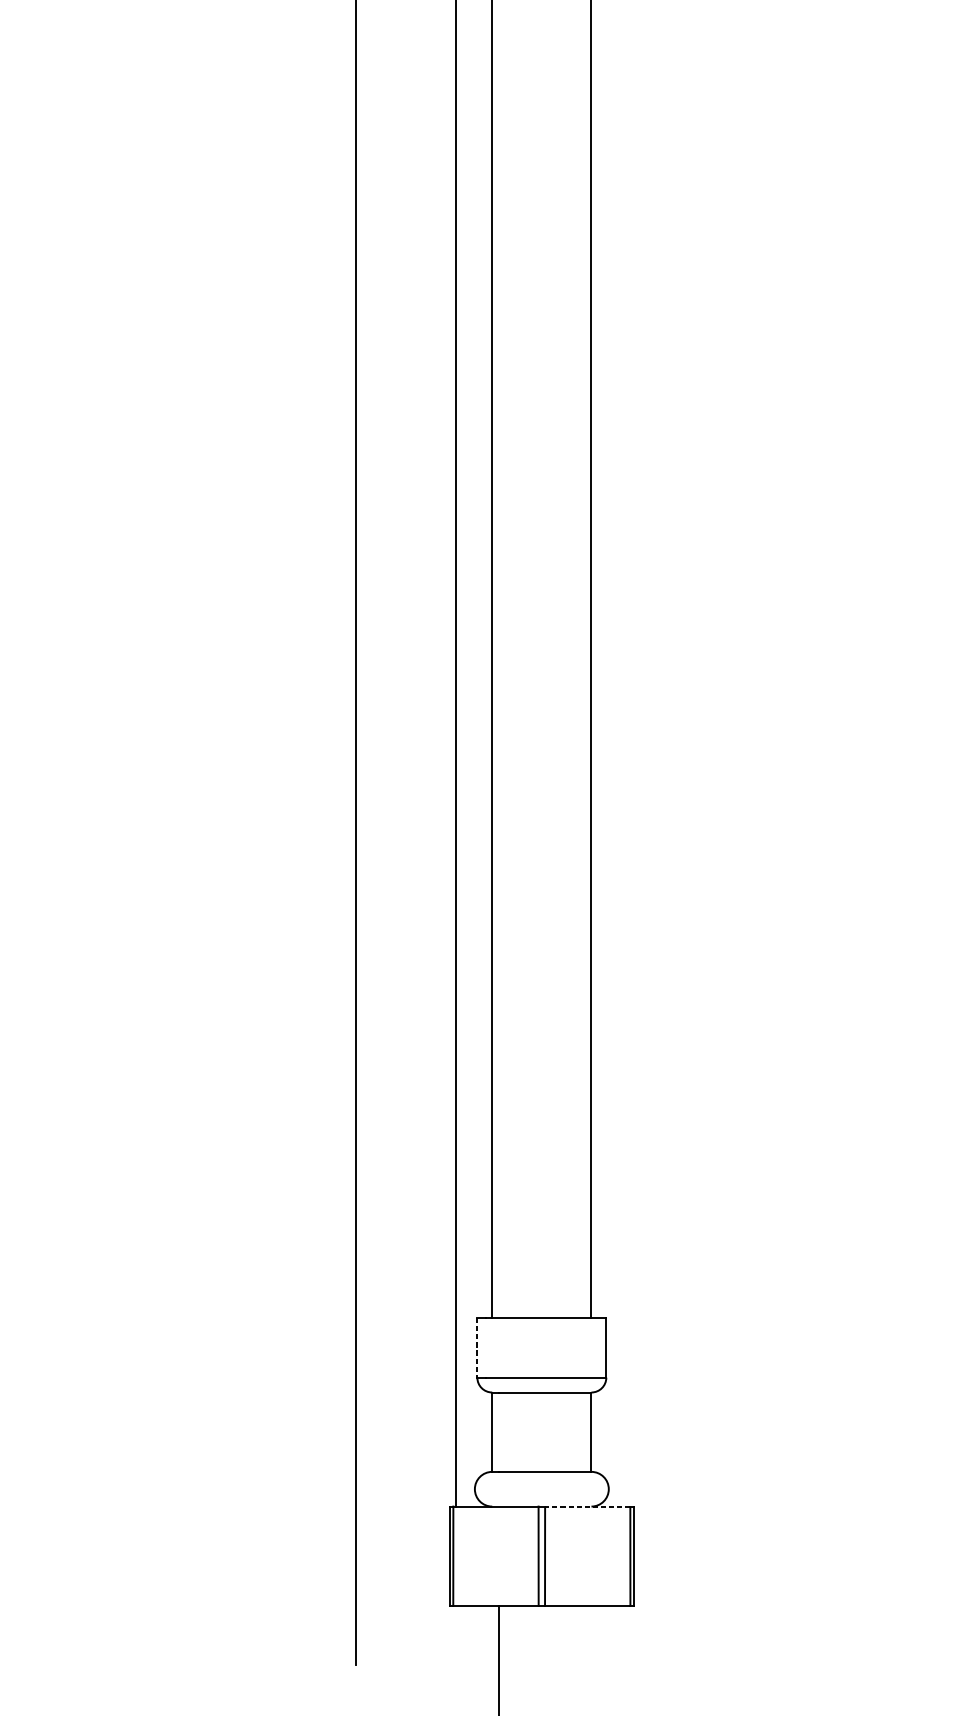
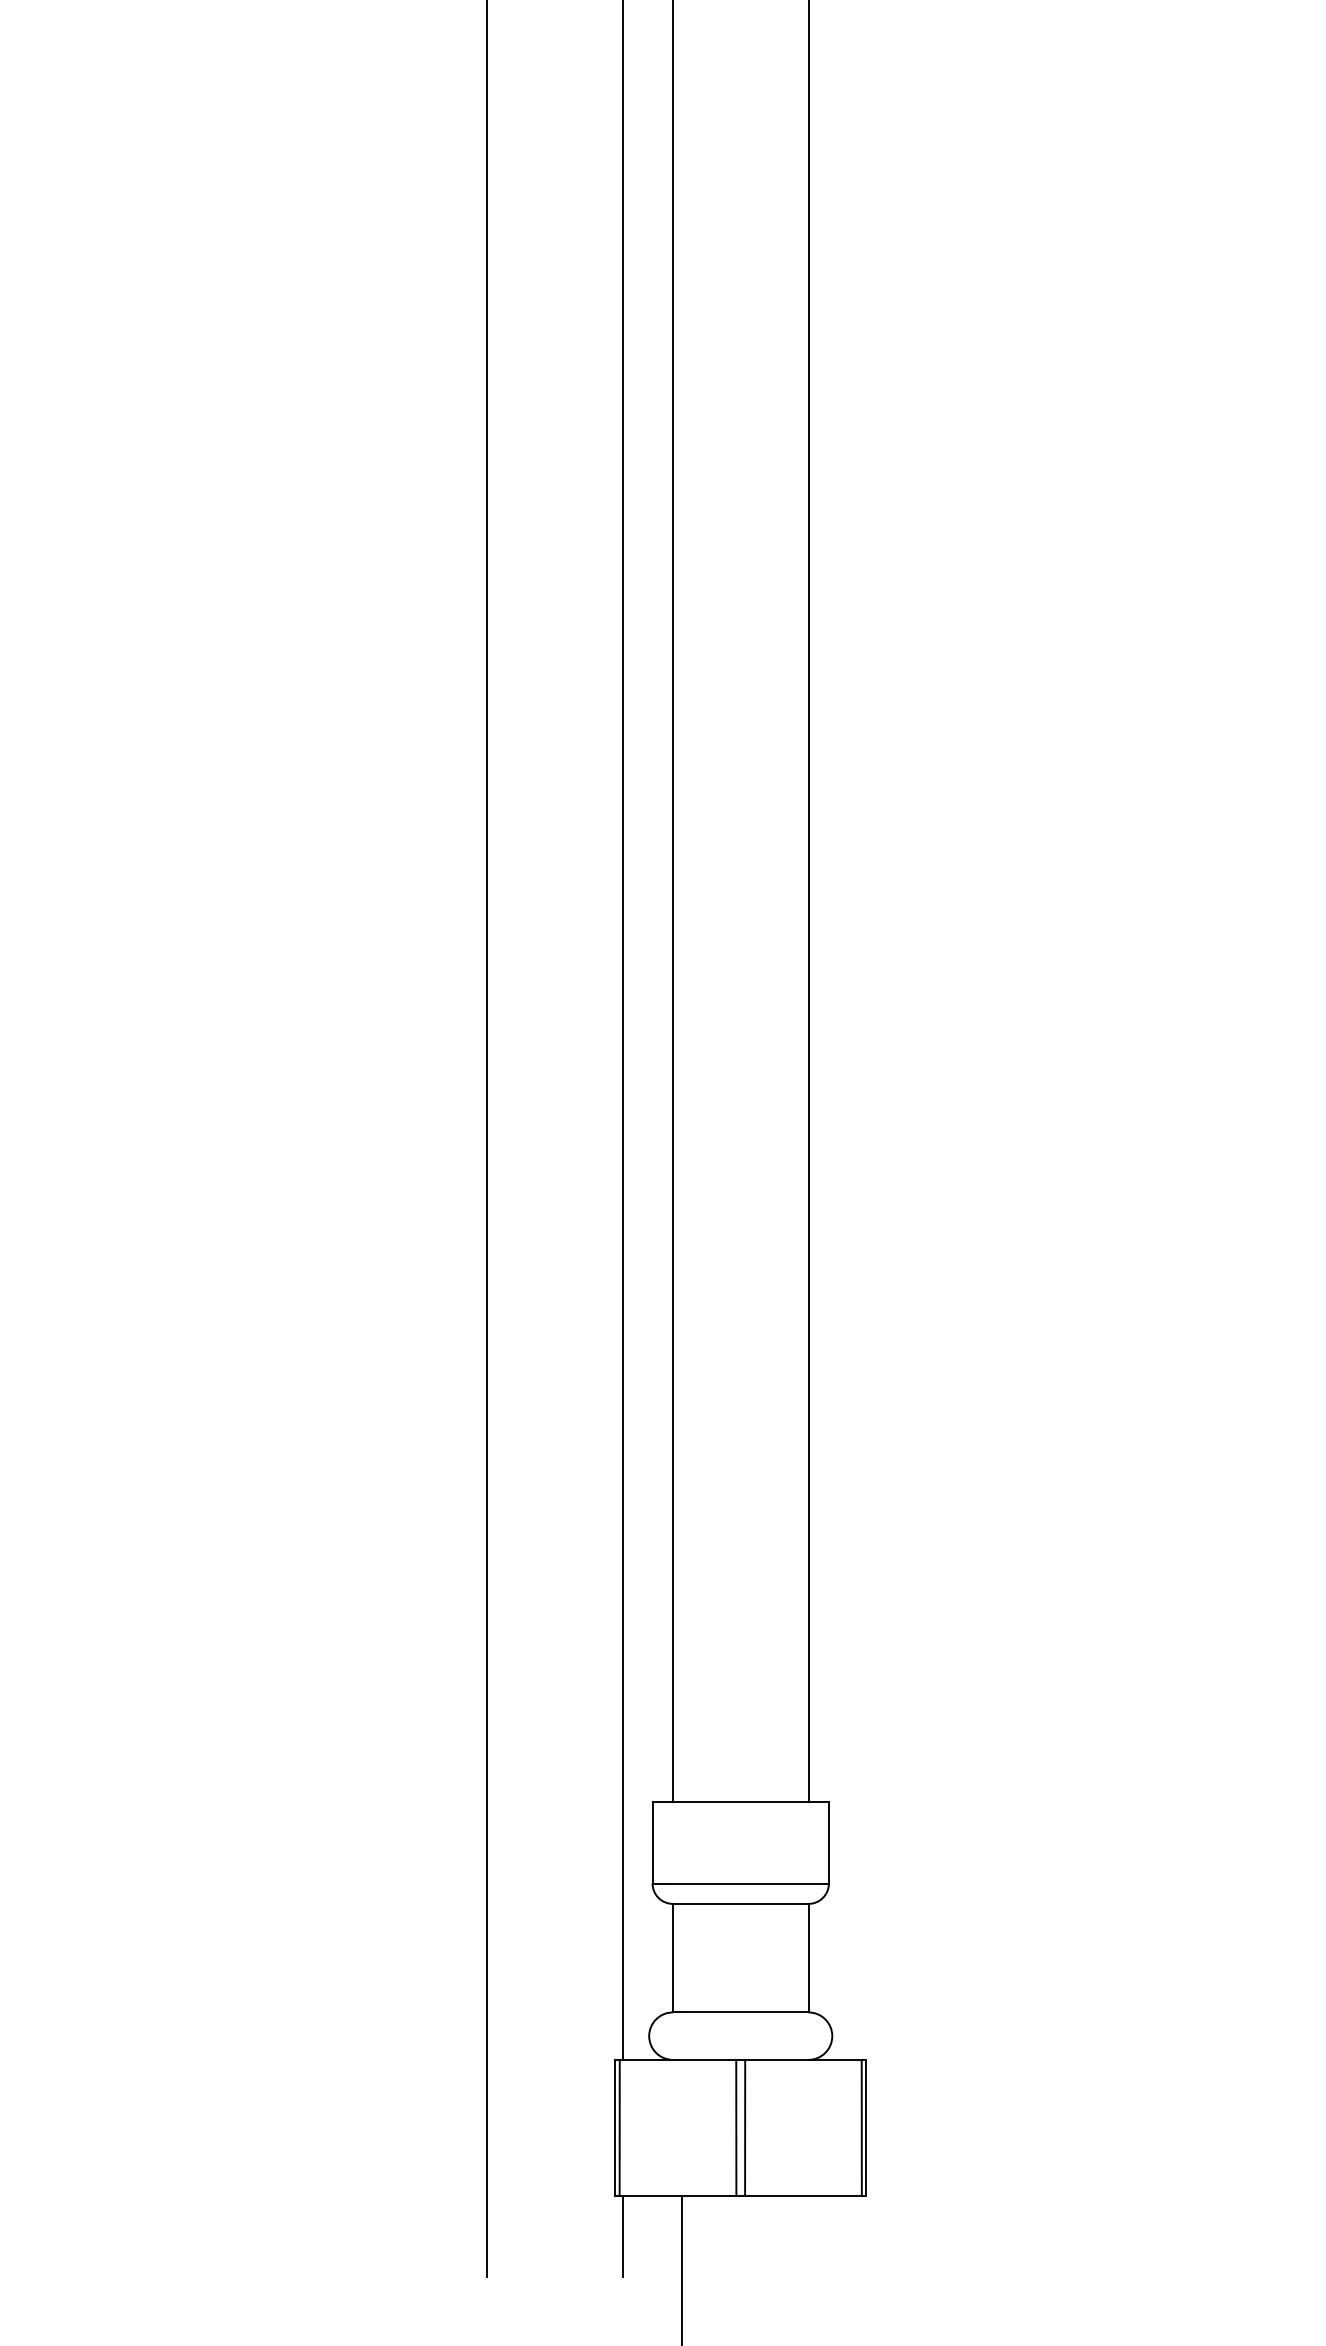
line: (477, 1347) -> (652, 1842), dashed -> solid
line: (587, 1506) -> (802, 2059), dashed -> solid
line: (455, 1635) -> (622, 2235), added

